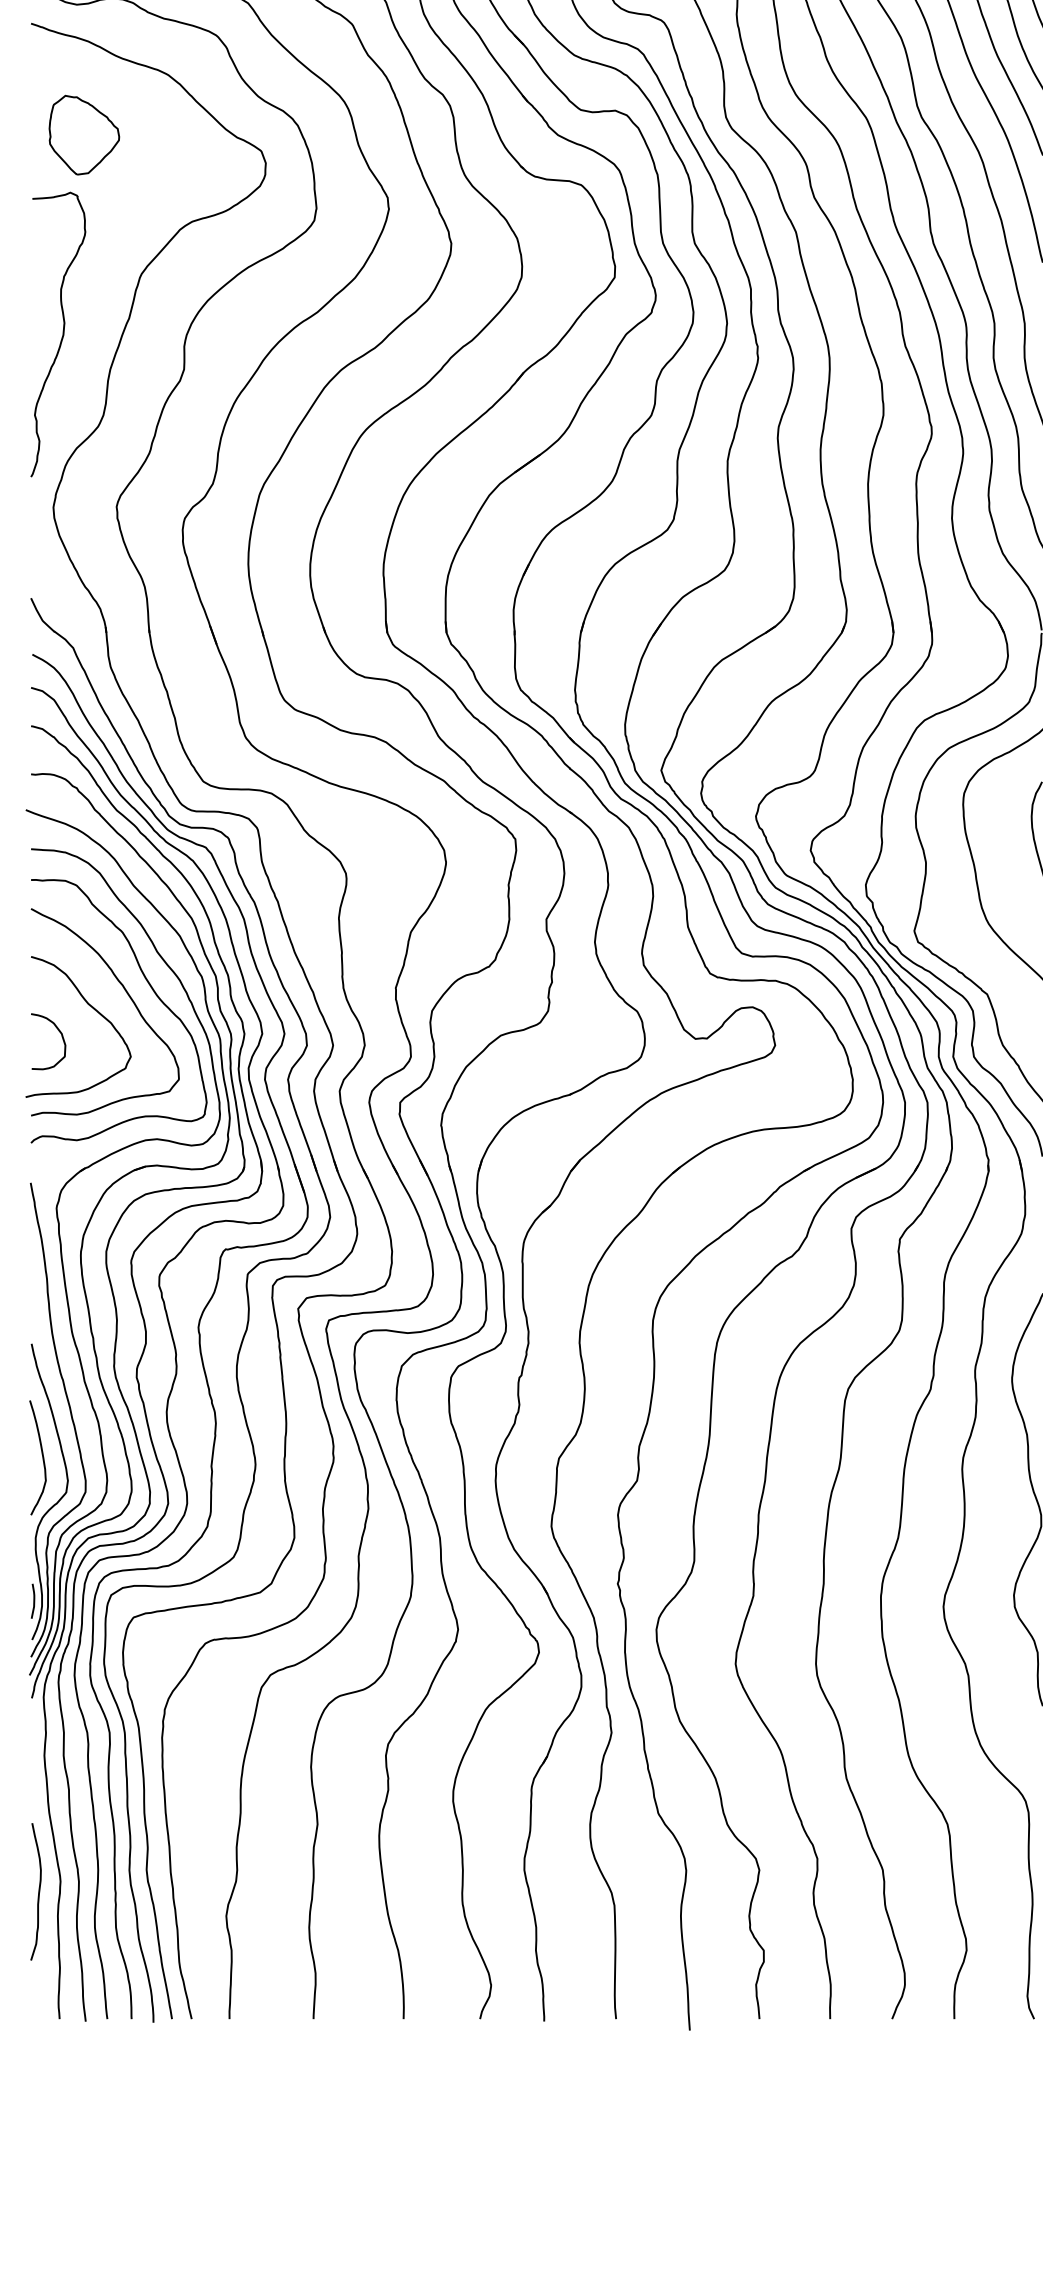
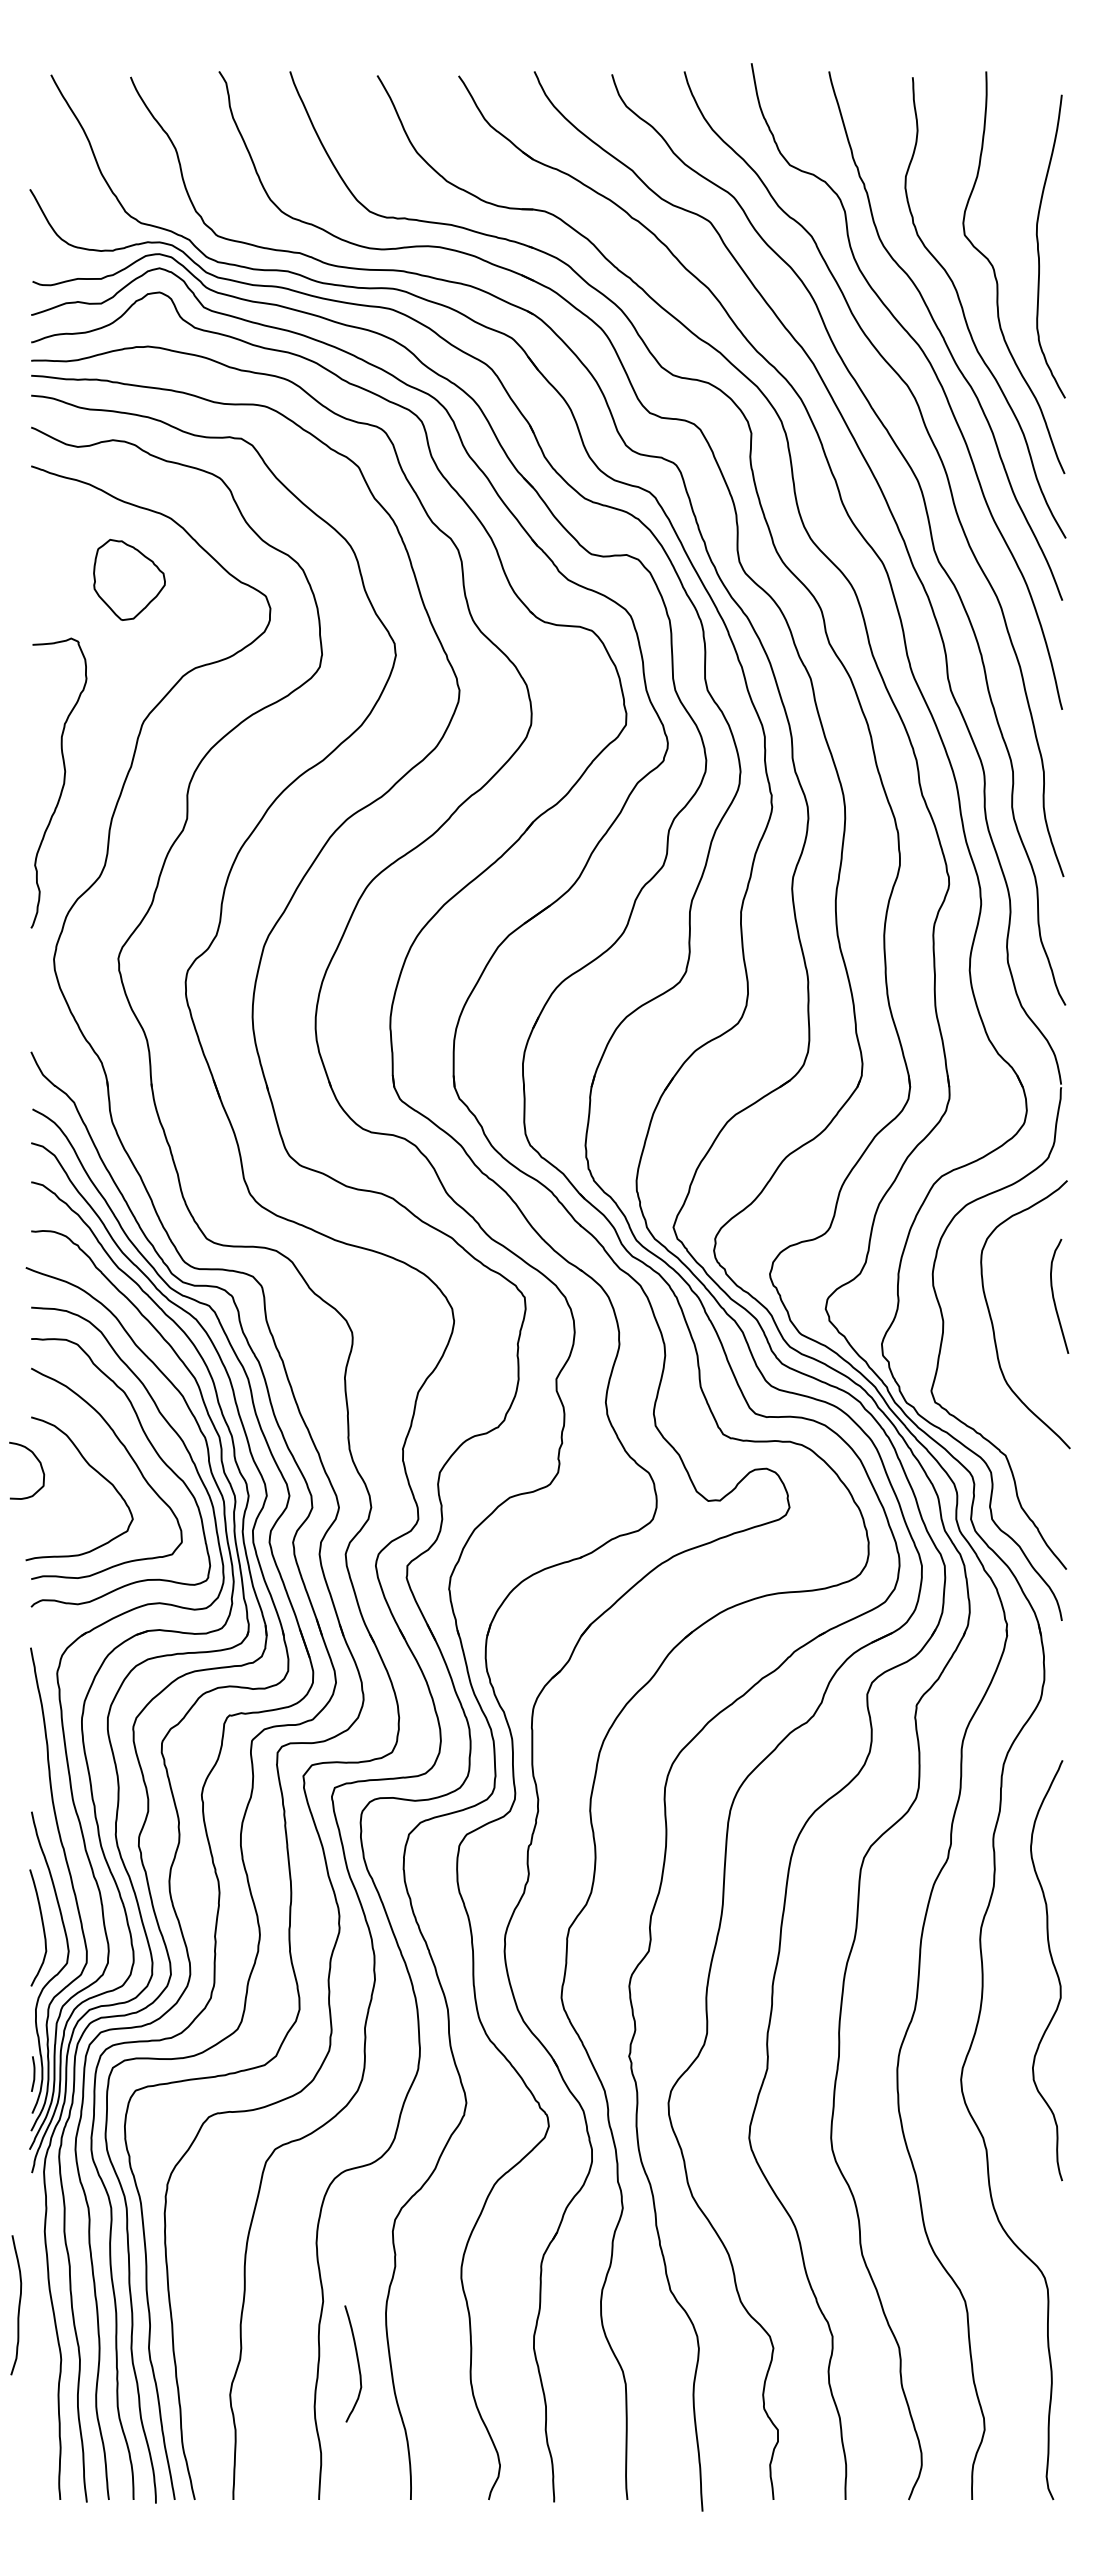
part: (84, 134) -> (129, 579), moved
curve: (61, 1037) -> (40, 1466), moved
curve: (351, 1885) -> (357, 2363), added
curve: (38, 1892) -> (18, 2305), moved

